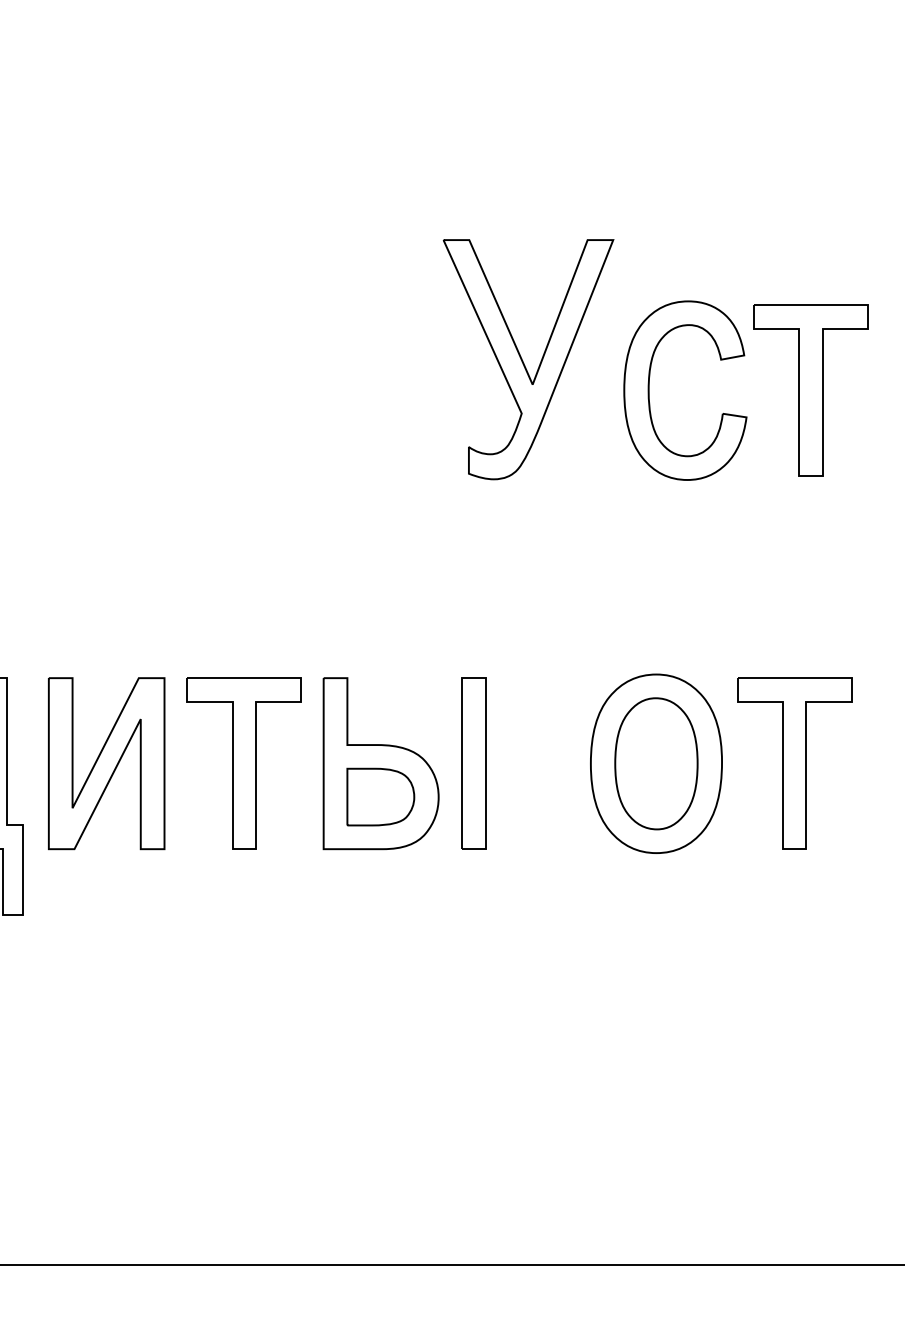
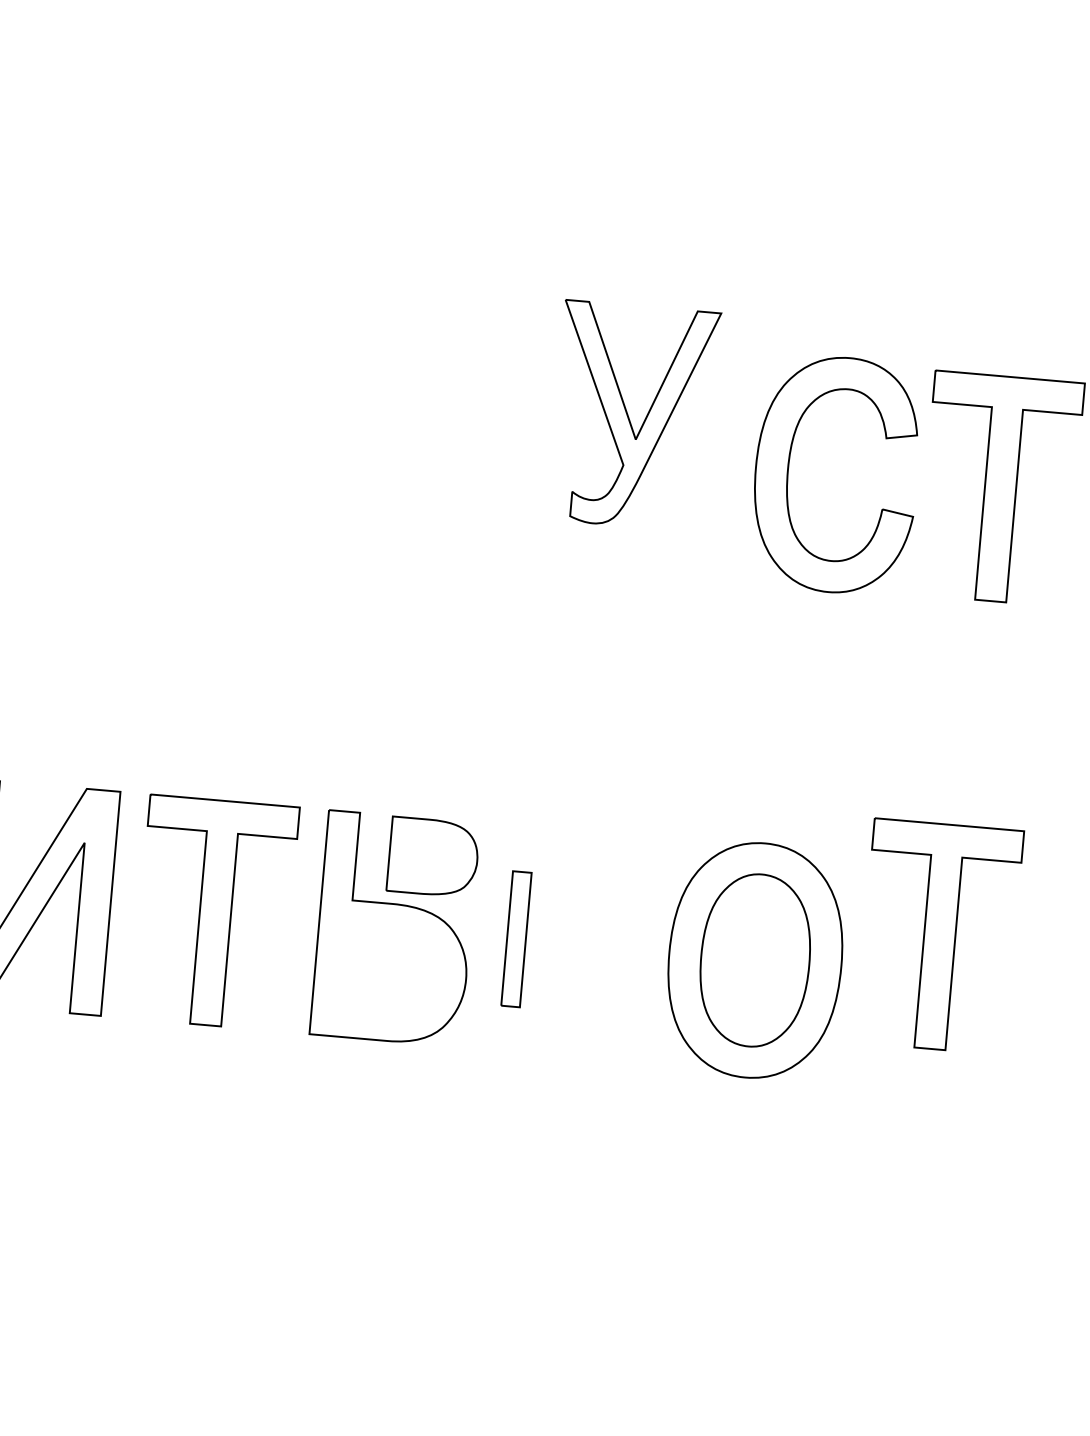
part: (528, 359) -> (634, 415), size x0.7
part: (473, 763) -> (515, 939), size x0.6
part: (794, 763) -> (939, 936), moved
part: (380, 796) -> (433, 856), moved

